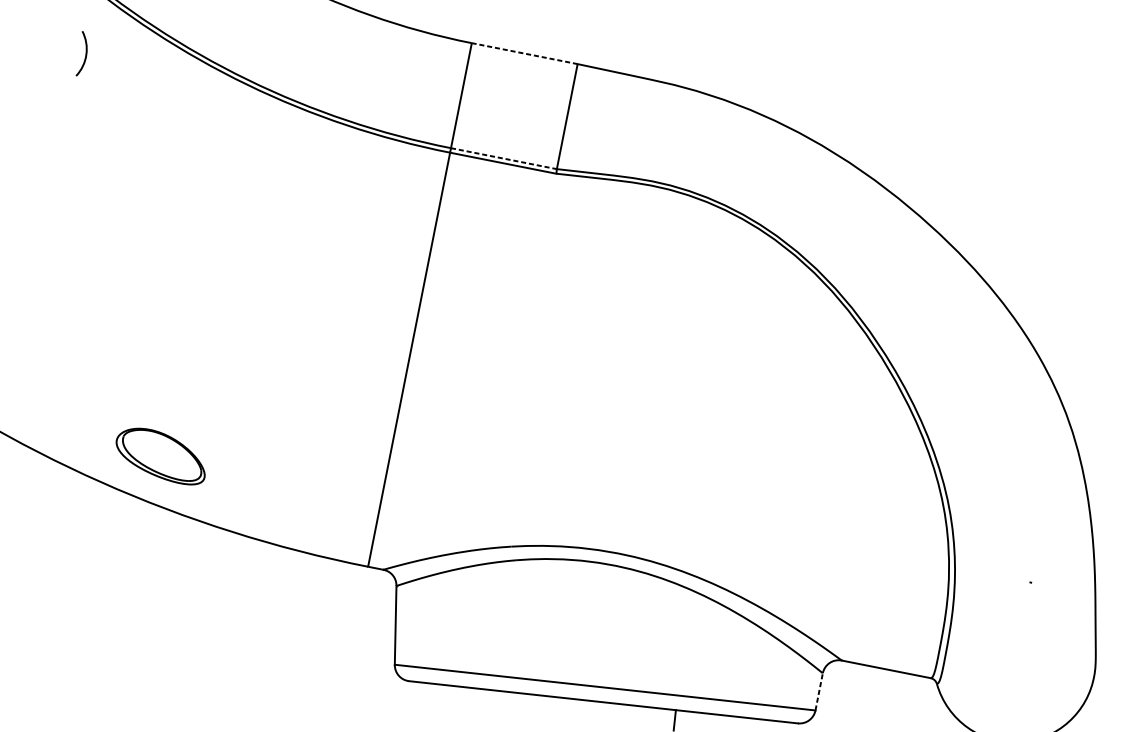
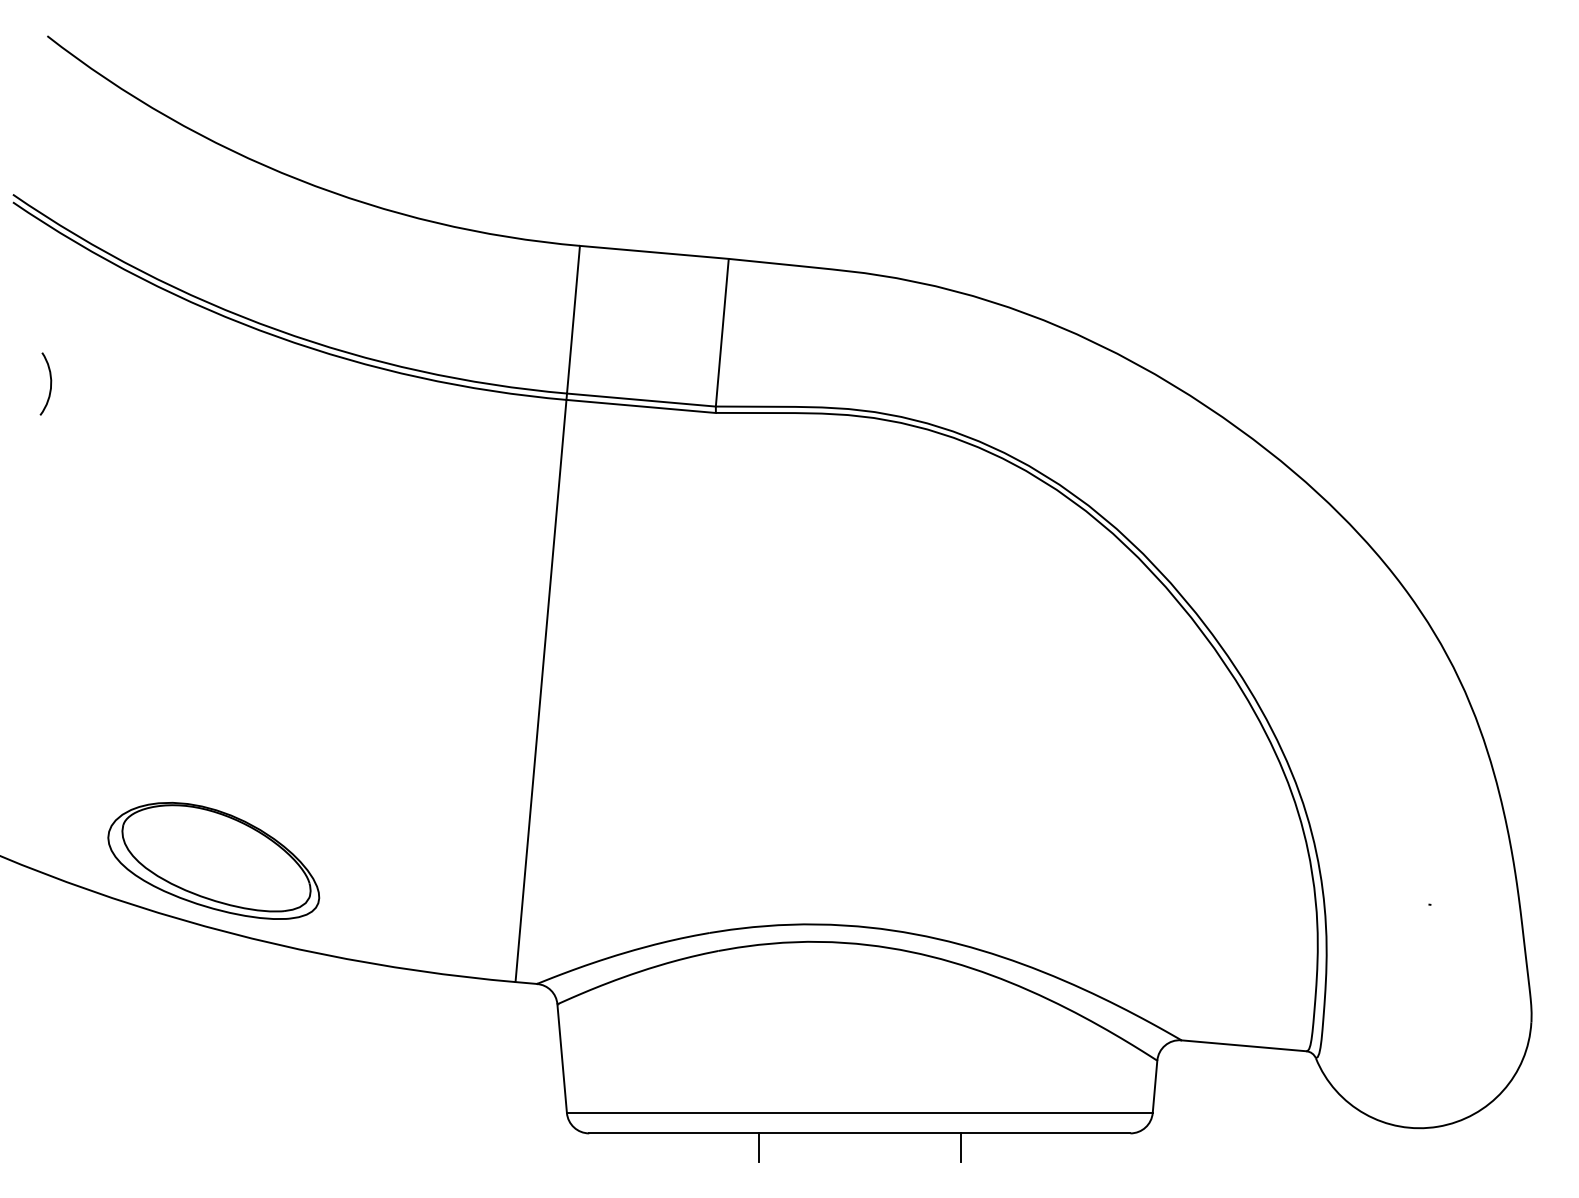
arc: (85, 53) -> (50, 383), moved
line: (524, 53) -> (654, 252), dashed -> solid
line: (503, 158) -> (641, 400), dashed -> solid
part: (160, 455) -> (213, 860), size x1.67
line: (819, 691) -> (1155, 1086), dashed -> solid
line: (530, 704) -> (759, 1147), added

